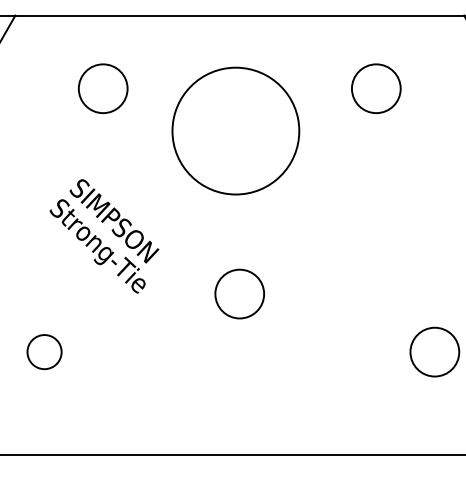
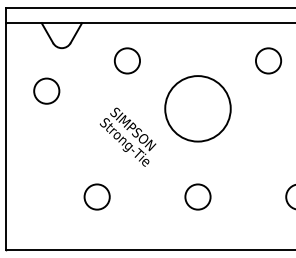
circle: (234, 130) -> (197, 108), moved
circle: (238, 293) -> (197, 196), moved
circle: (43, 351) -> (96, 196), size x1.43

